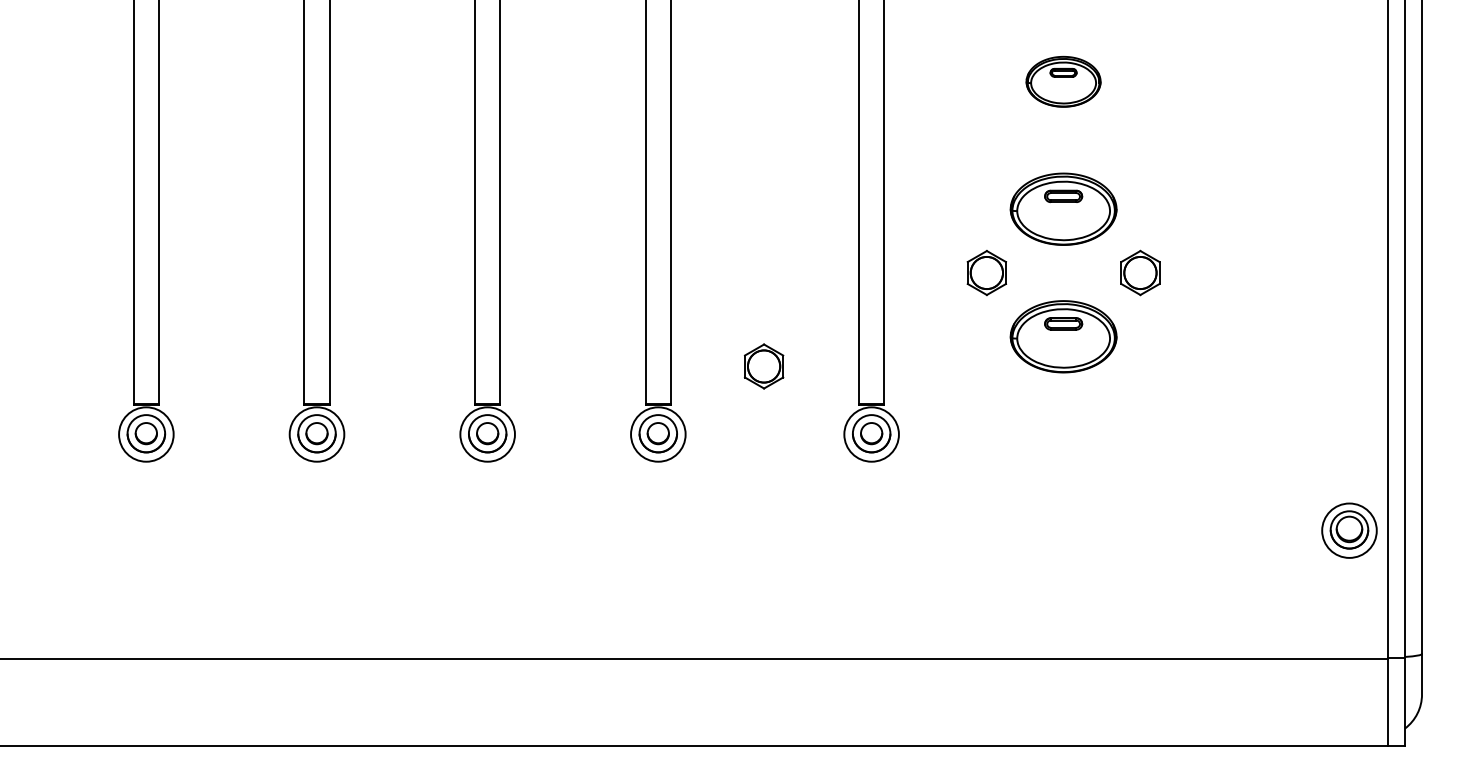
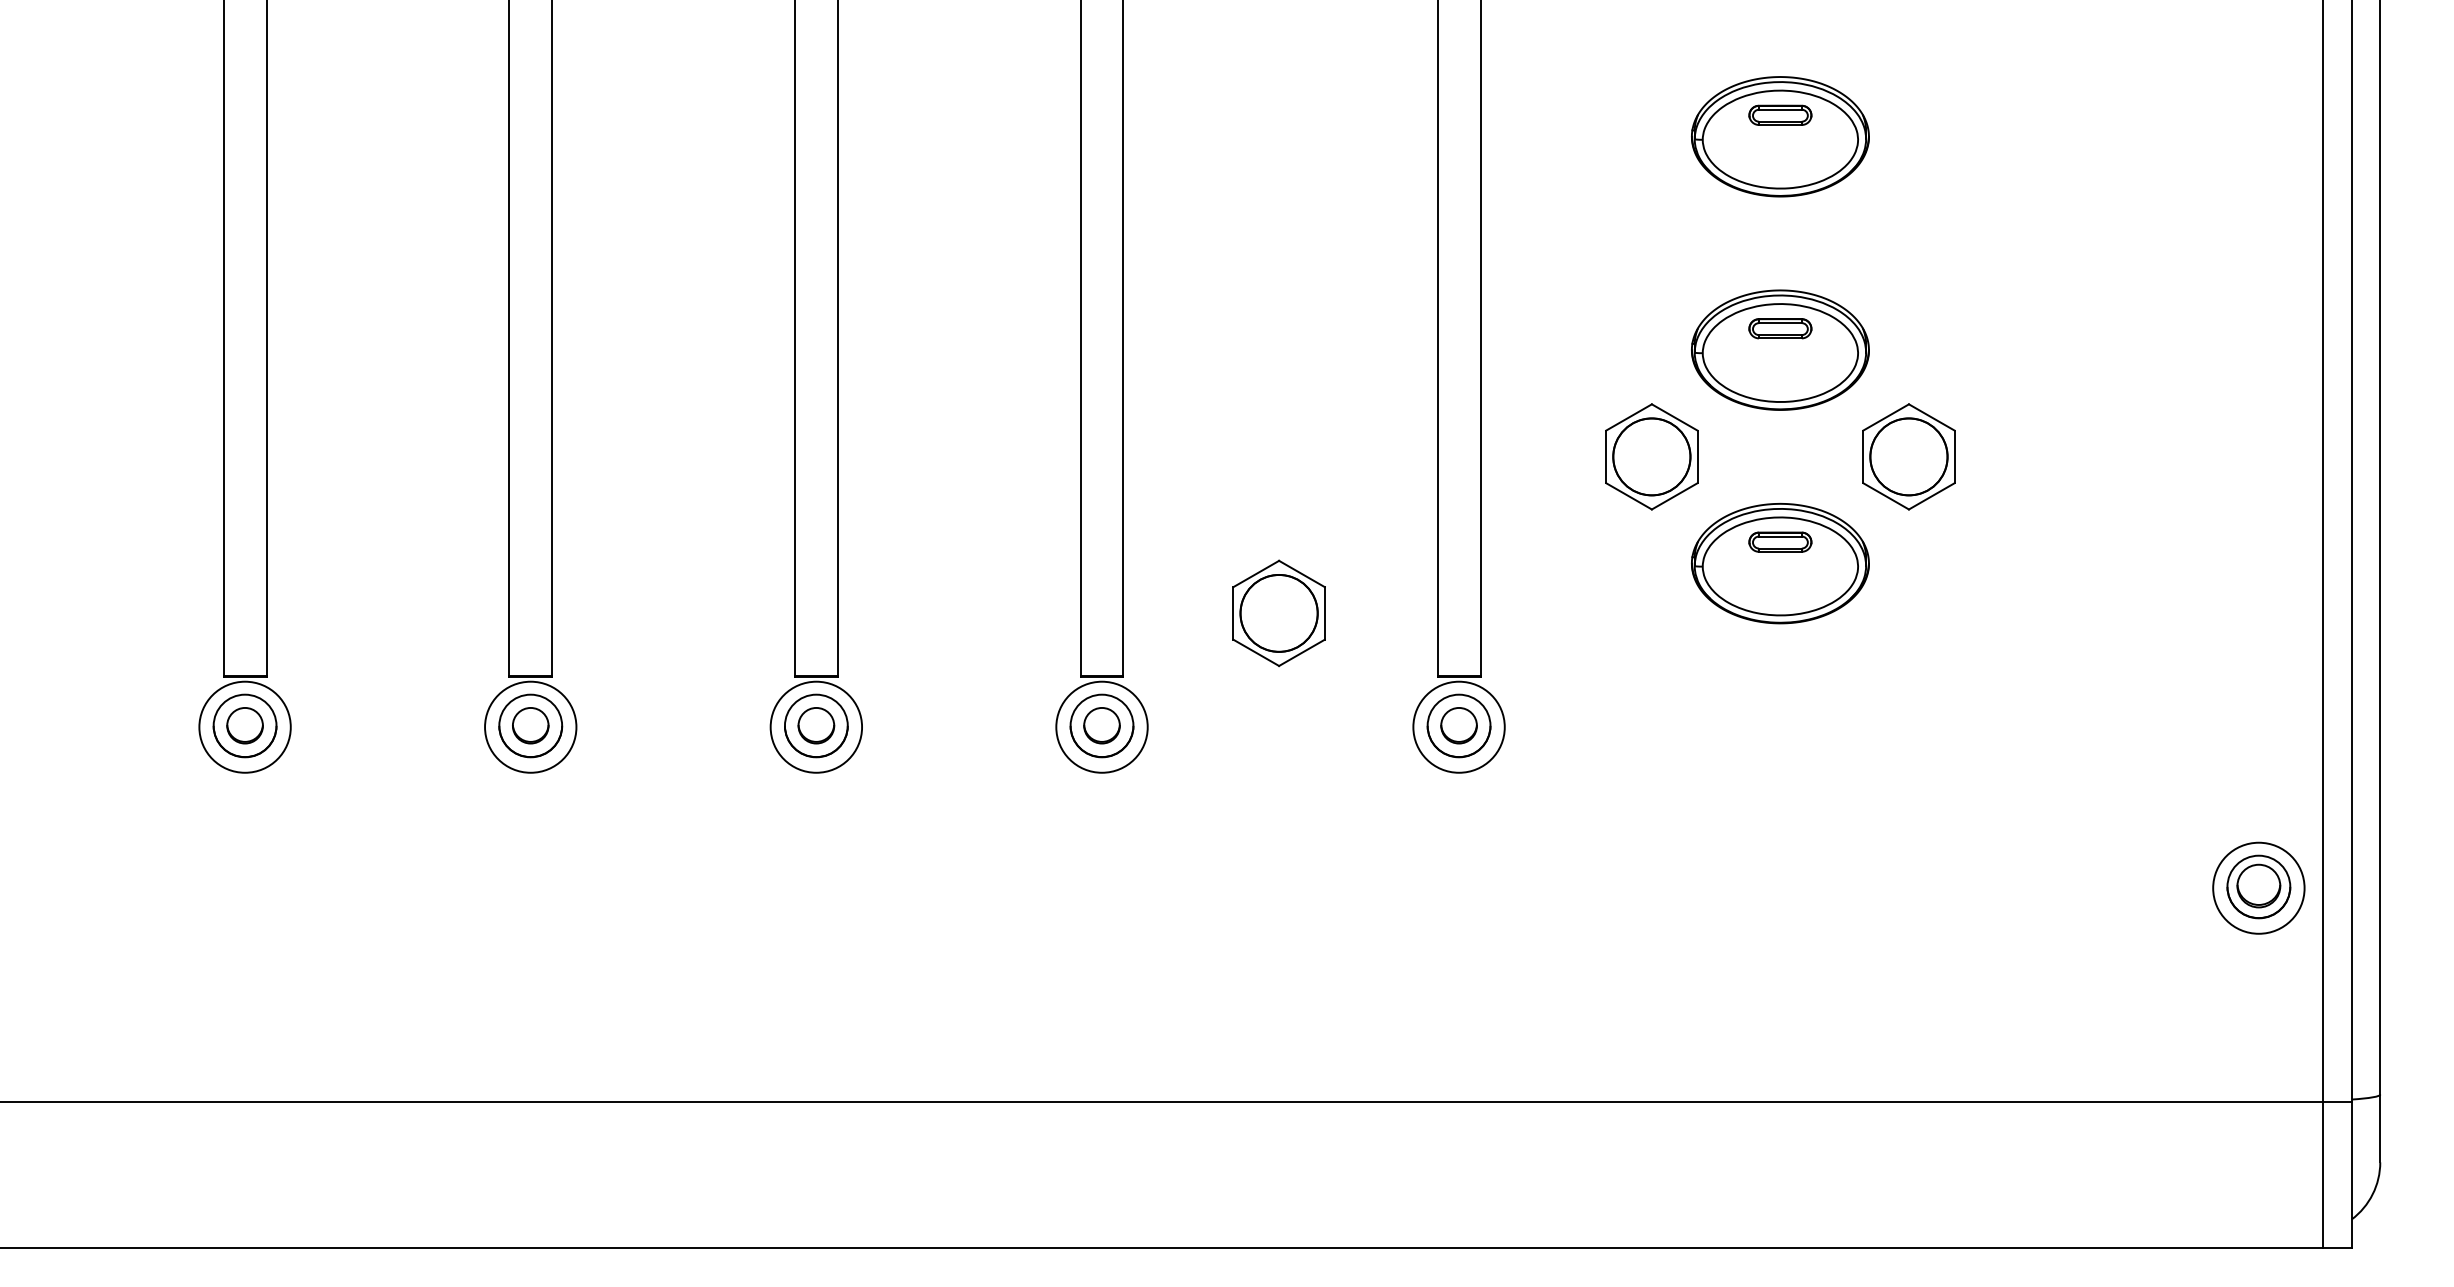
part: (1063, 81) -> (1780, 136), size x1.43
part: (986, 272) -> (1651, 456), size x1.43
part: (1140, 272) -> (1909, 456), size x1.43
part: (763, 366) -> (1278, 613), size x1.43

